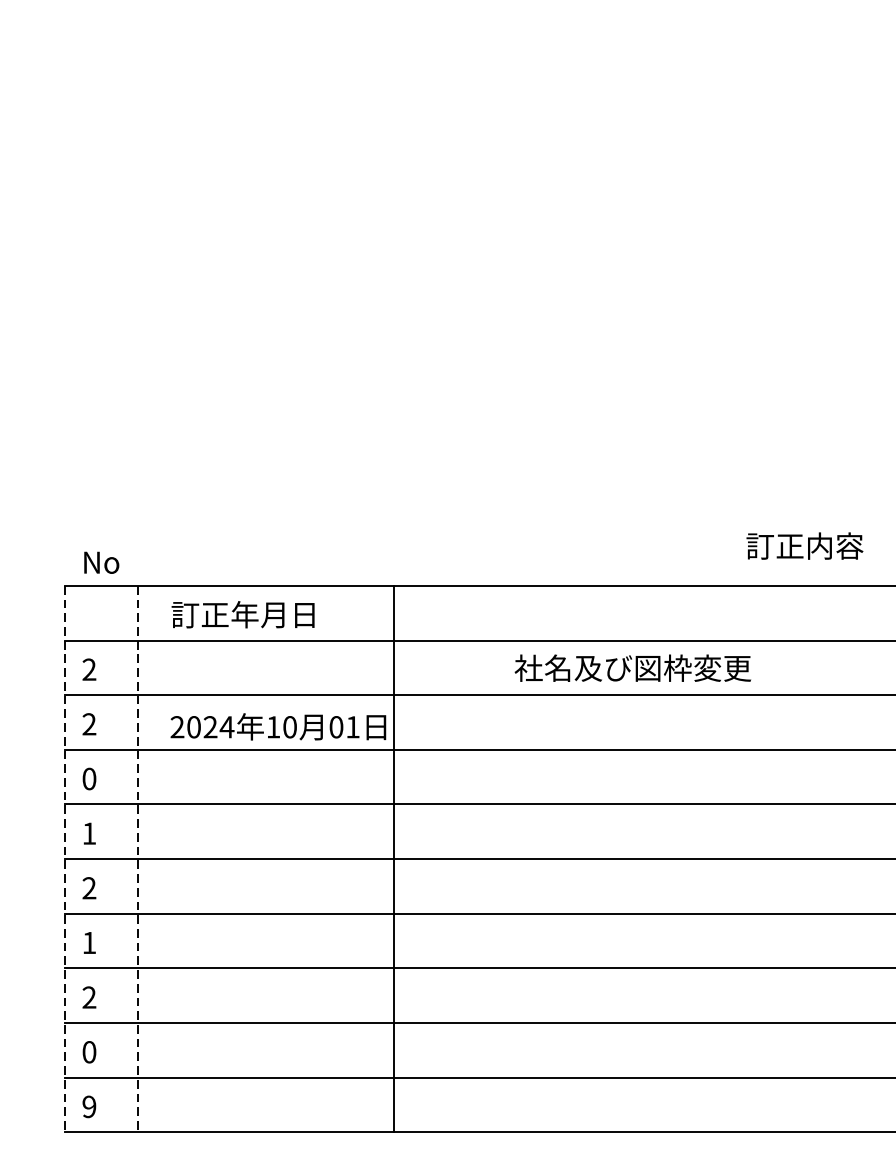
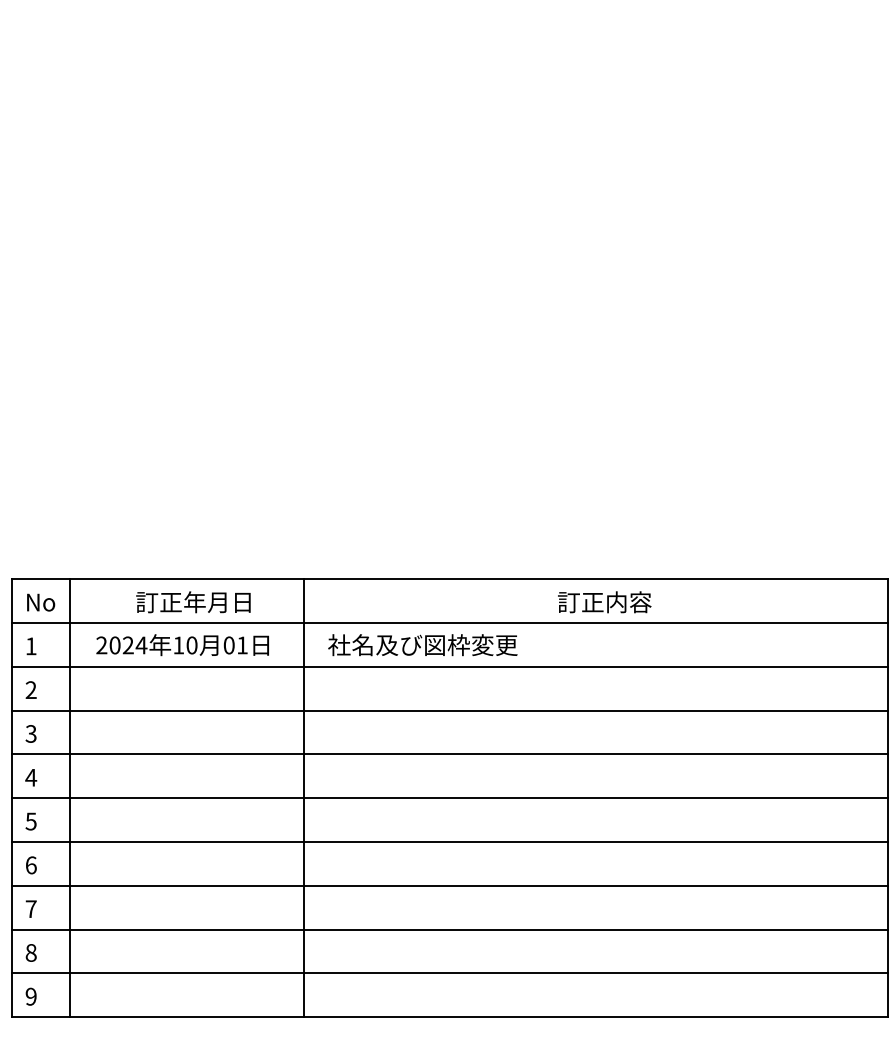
text: (804, 546) -> (604, 602), moved
text: (102, 562) -> (41, 602), moved
text: (243, 615) -> (193, 602), moved
text: (632, 668) -> (422, 645), moved
text: (88, 669) -> (30, 646), 2 -> 1
text: (278, 727) -> (182, 645), moved
text: (88, 778) -> (30, 733), 0 -> 3
text: (89, 833) -> (31, 777), 1 -> 4
line: (64, 859) -> (11, 798), dashed -> solid
line: (138, 859) -> (70, 798), dashed -> solid
line: (394, 859) -> (303, 798), moved
text: (88, 888) -> (30, 821), 2 -> 5
text: (89, 943) -> (31, 865), 1 -> 6
text: (88, 996) -> (30, 908), 2 -> 7
text: (88, 1051) -> (30, 952), 0 -> 8

